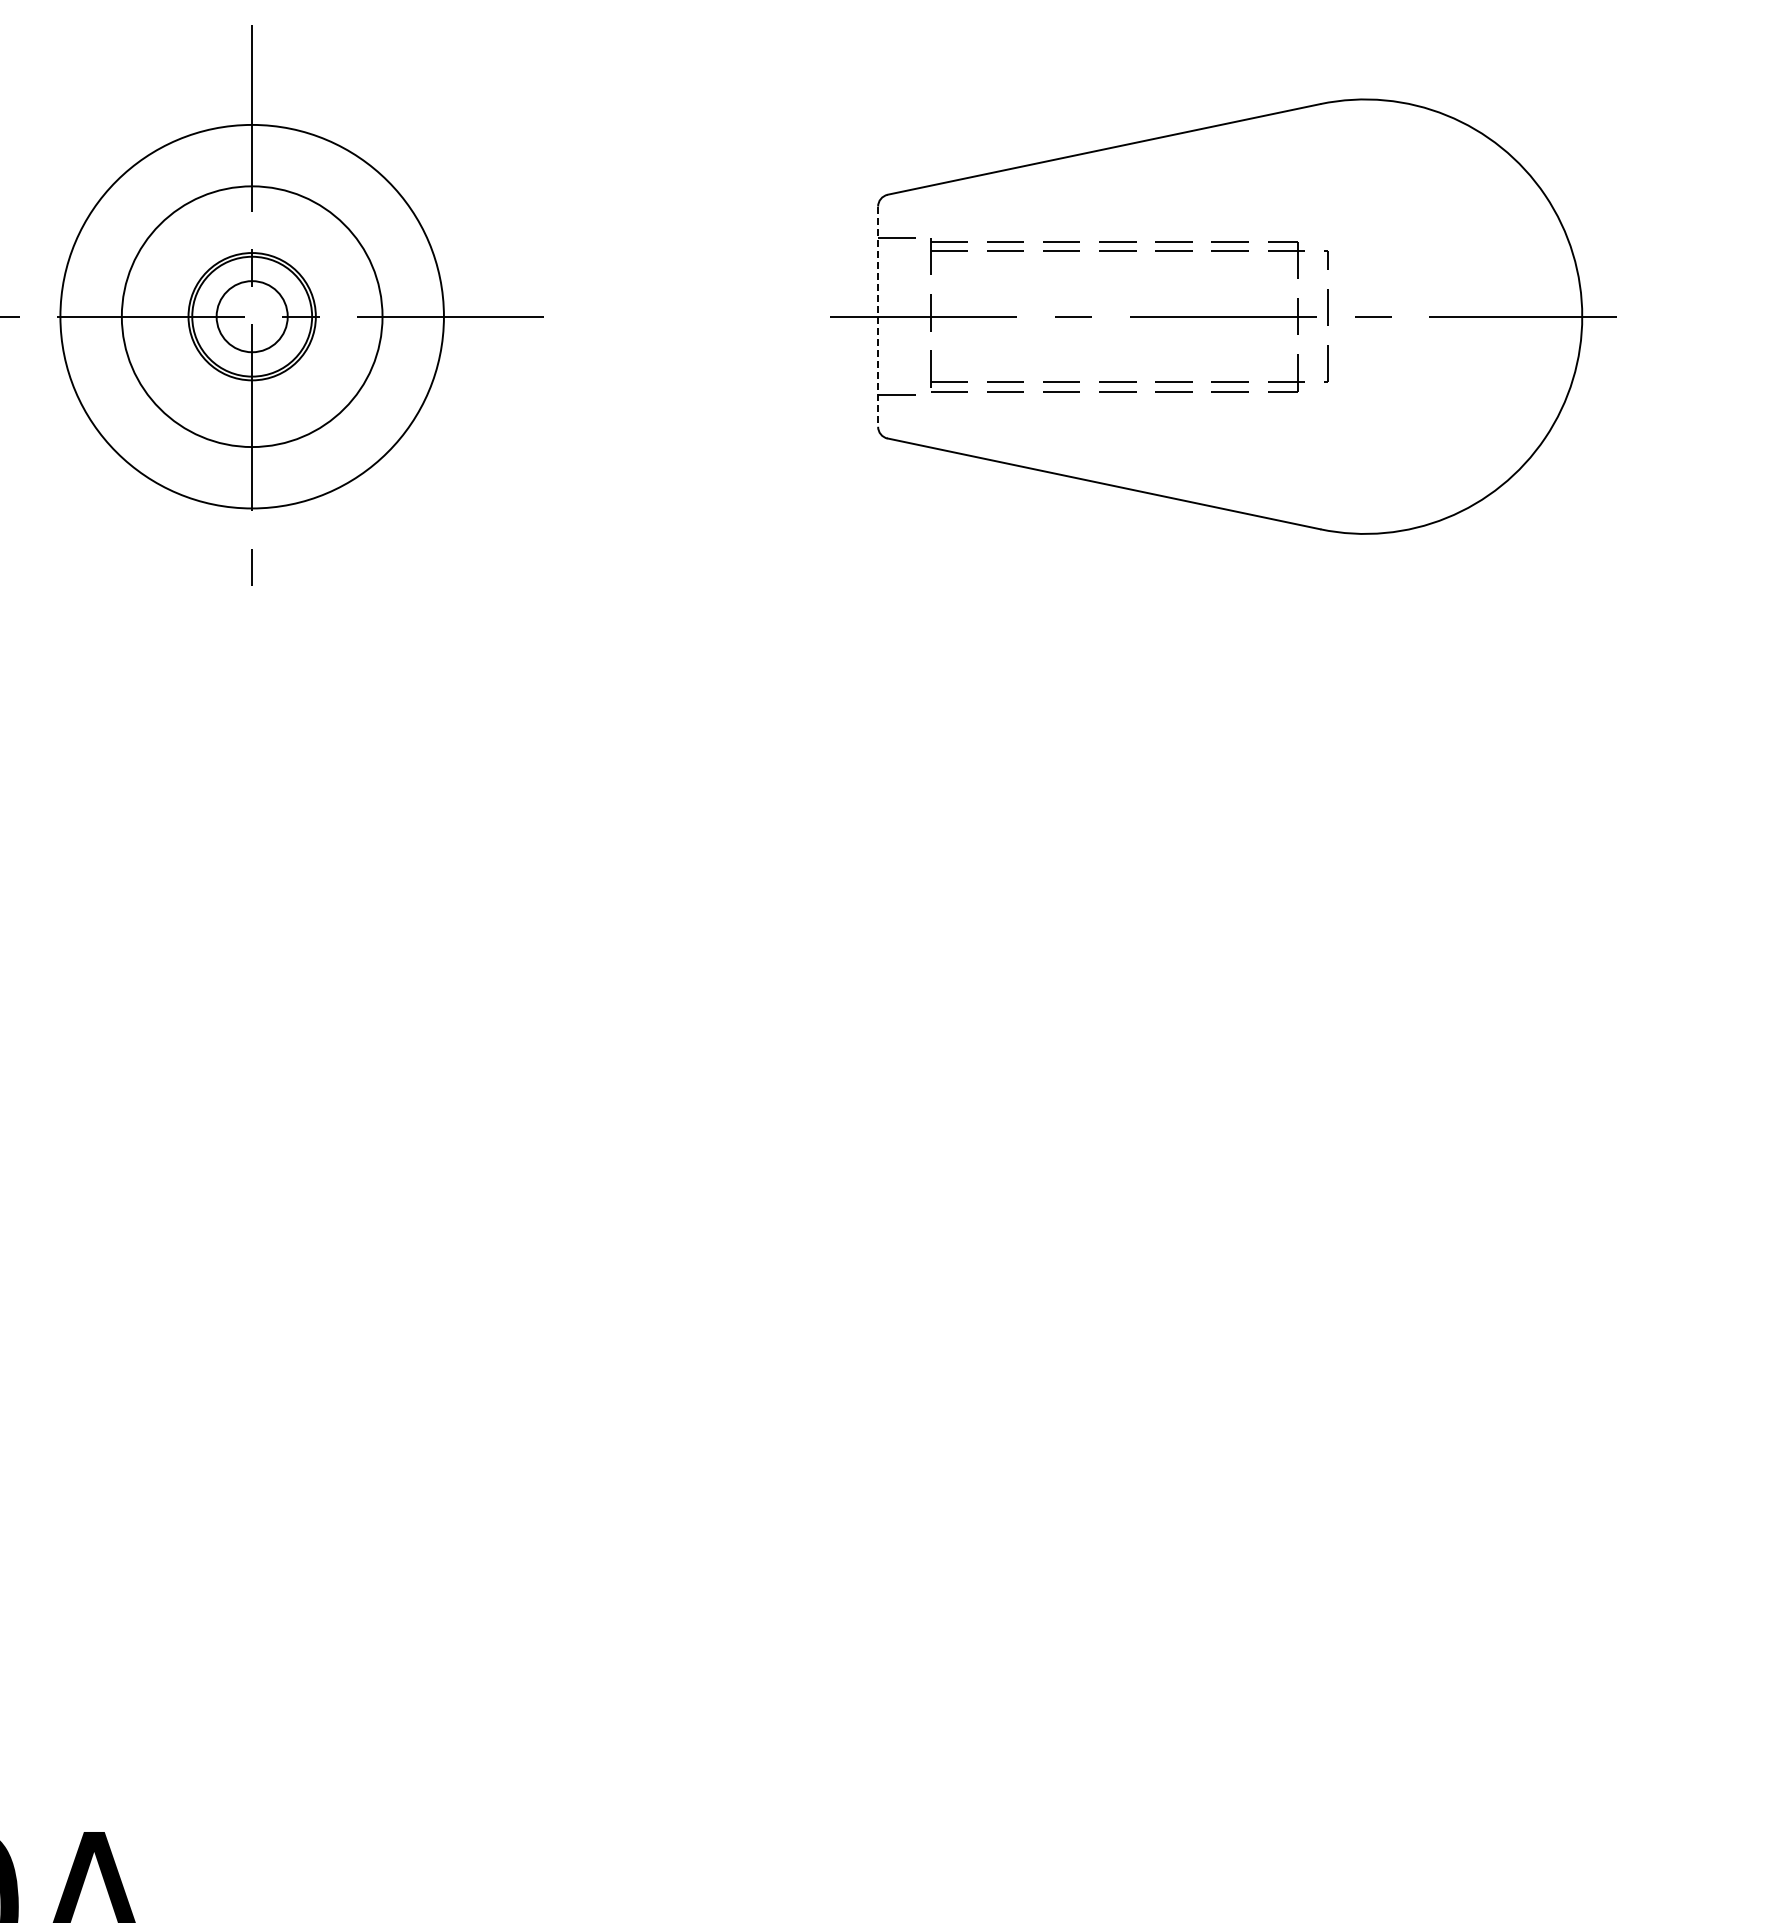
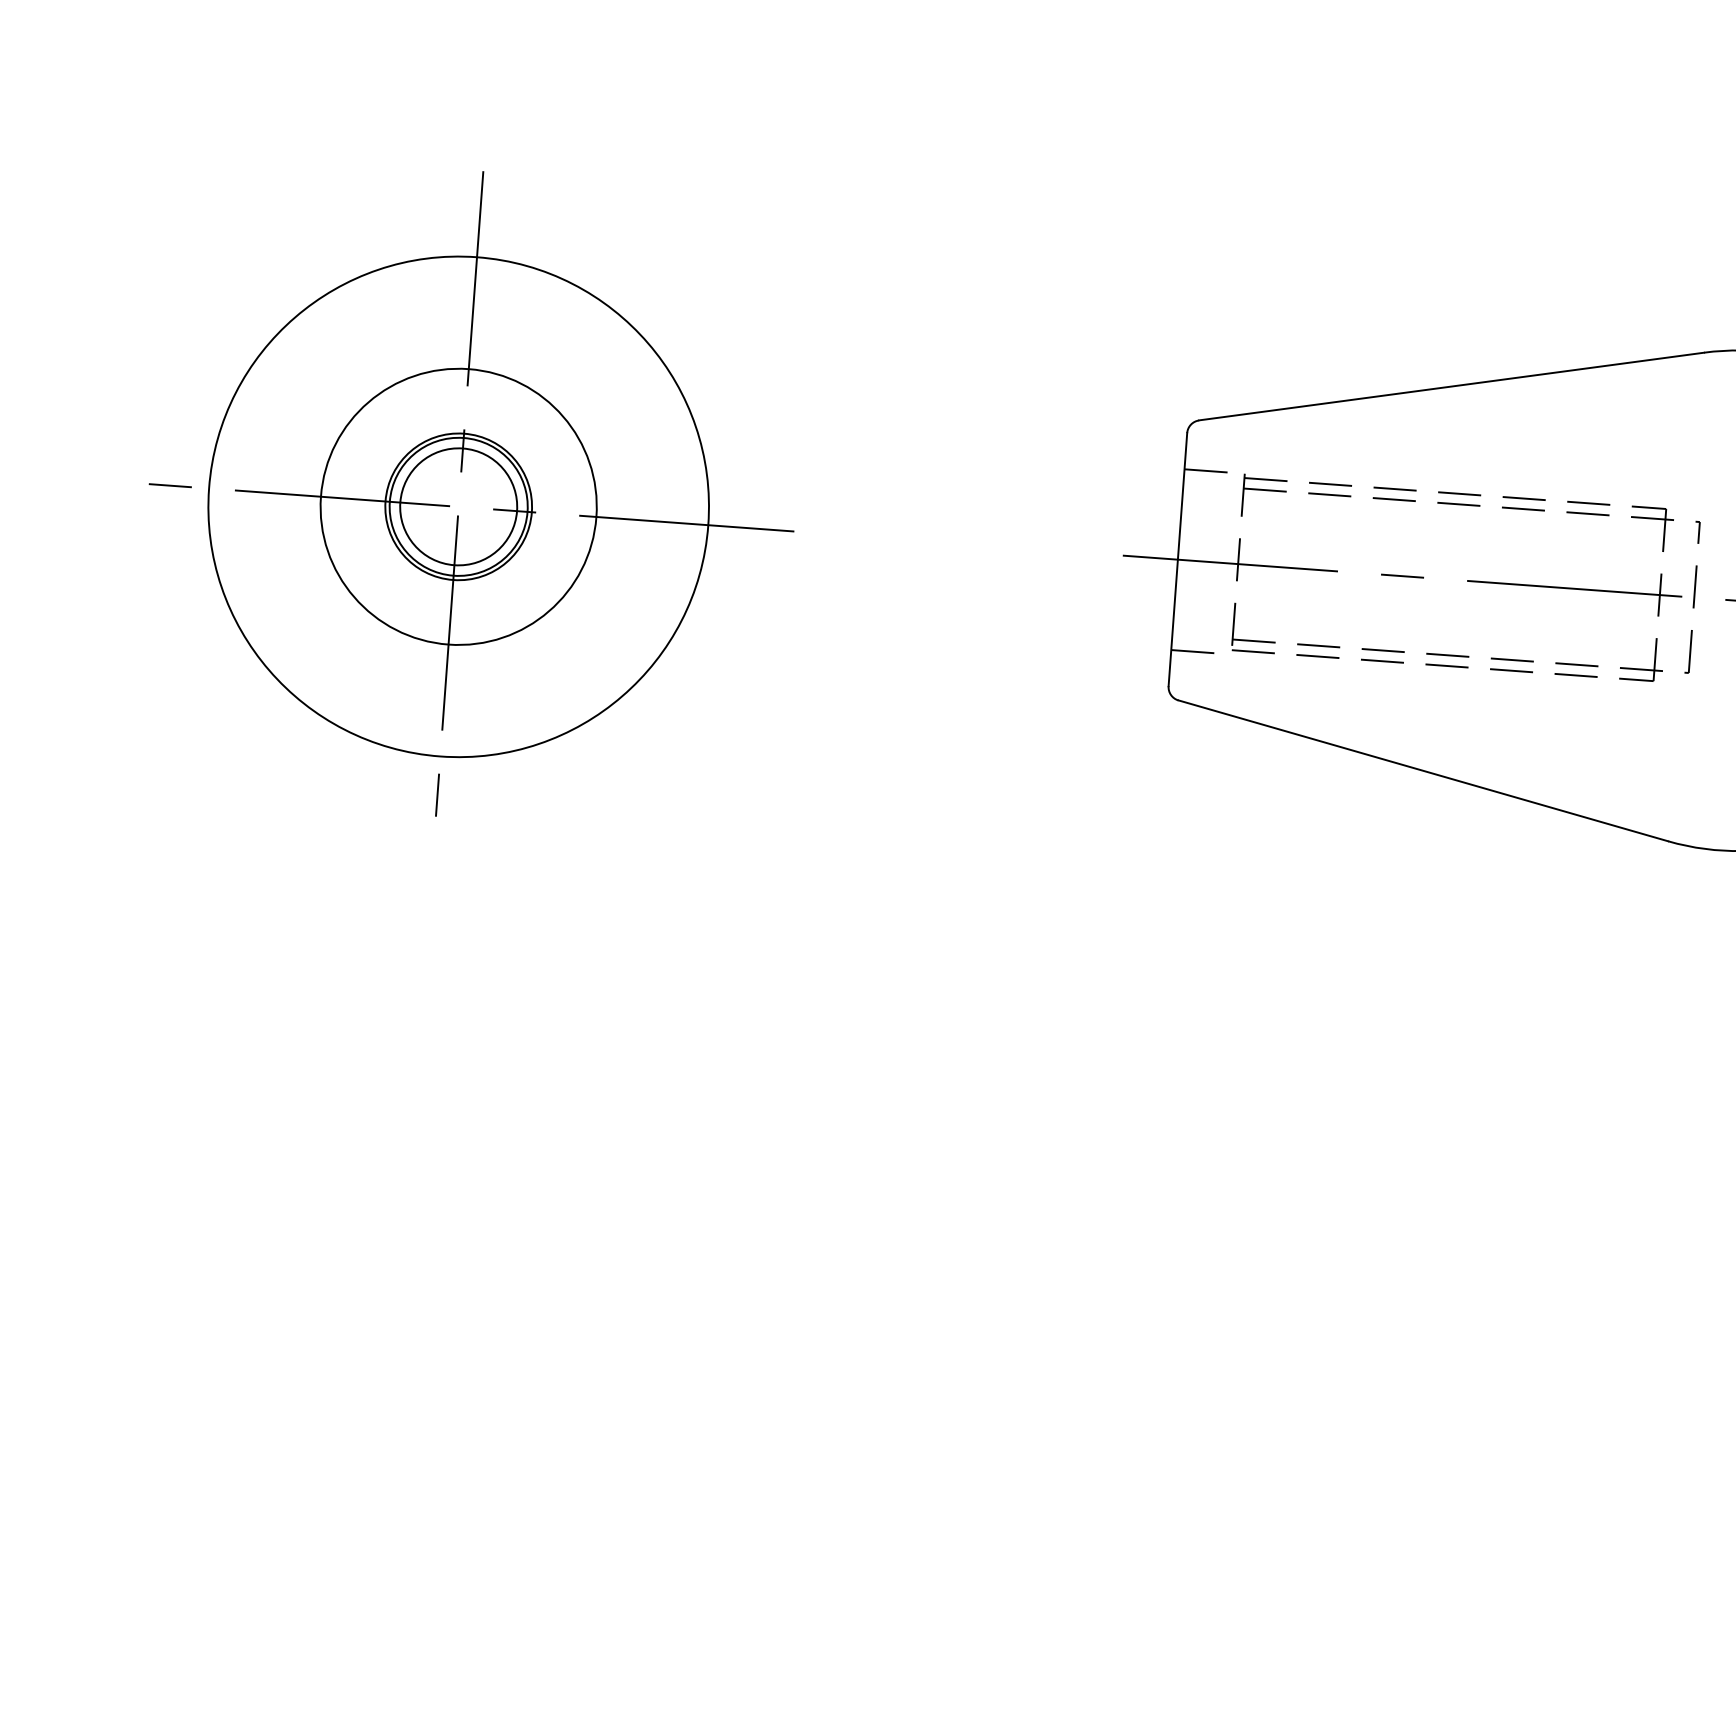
circle: (251, 316) -> (457, 506), size x1.43
circle: (251, 316) -> (457, 506), size x1.67
circle: (252, 316) -> (459, 506), size x0.62
line: (878, 317) -> (1178, 560), dashed -> solid

